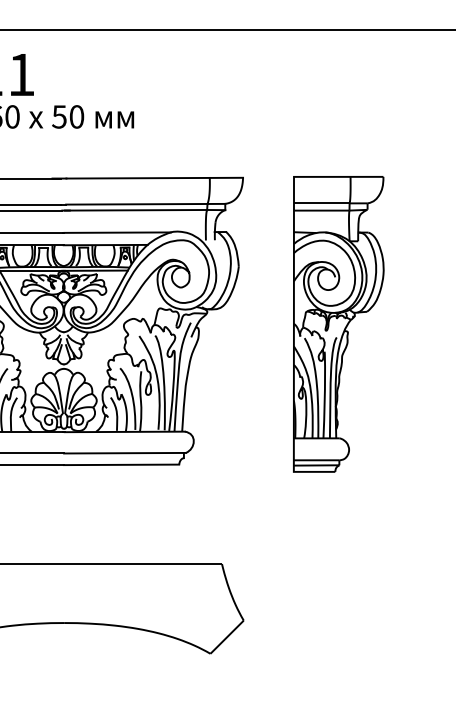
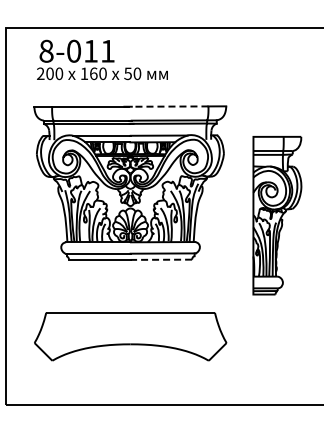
line: (136, 178) -> (169, 106), solid -> dashed
part: (338, 324) -> (277, 215), moved
line: (121, 464) -> (161, 259), solid -> dashed

